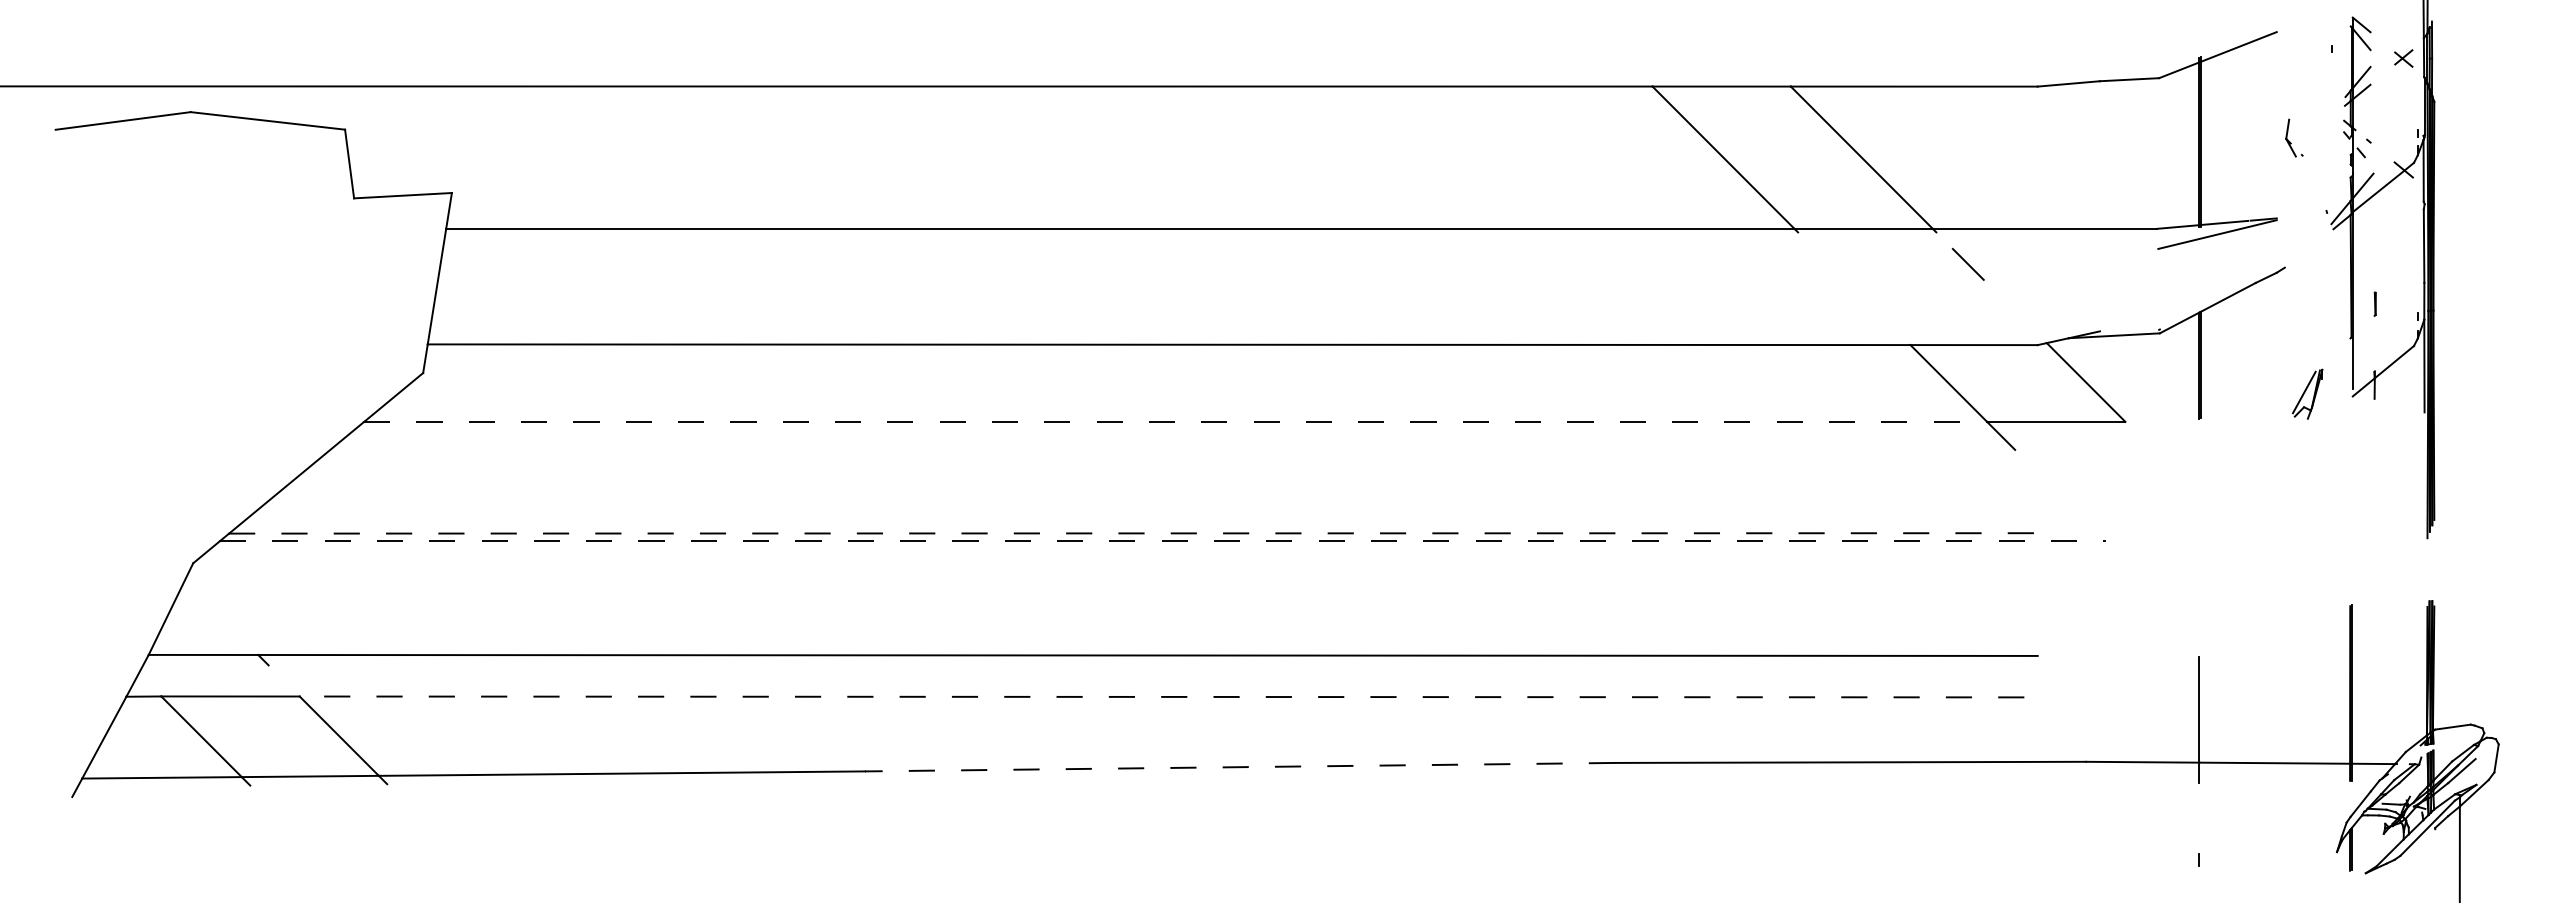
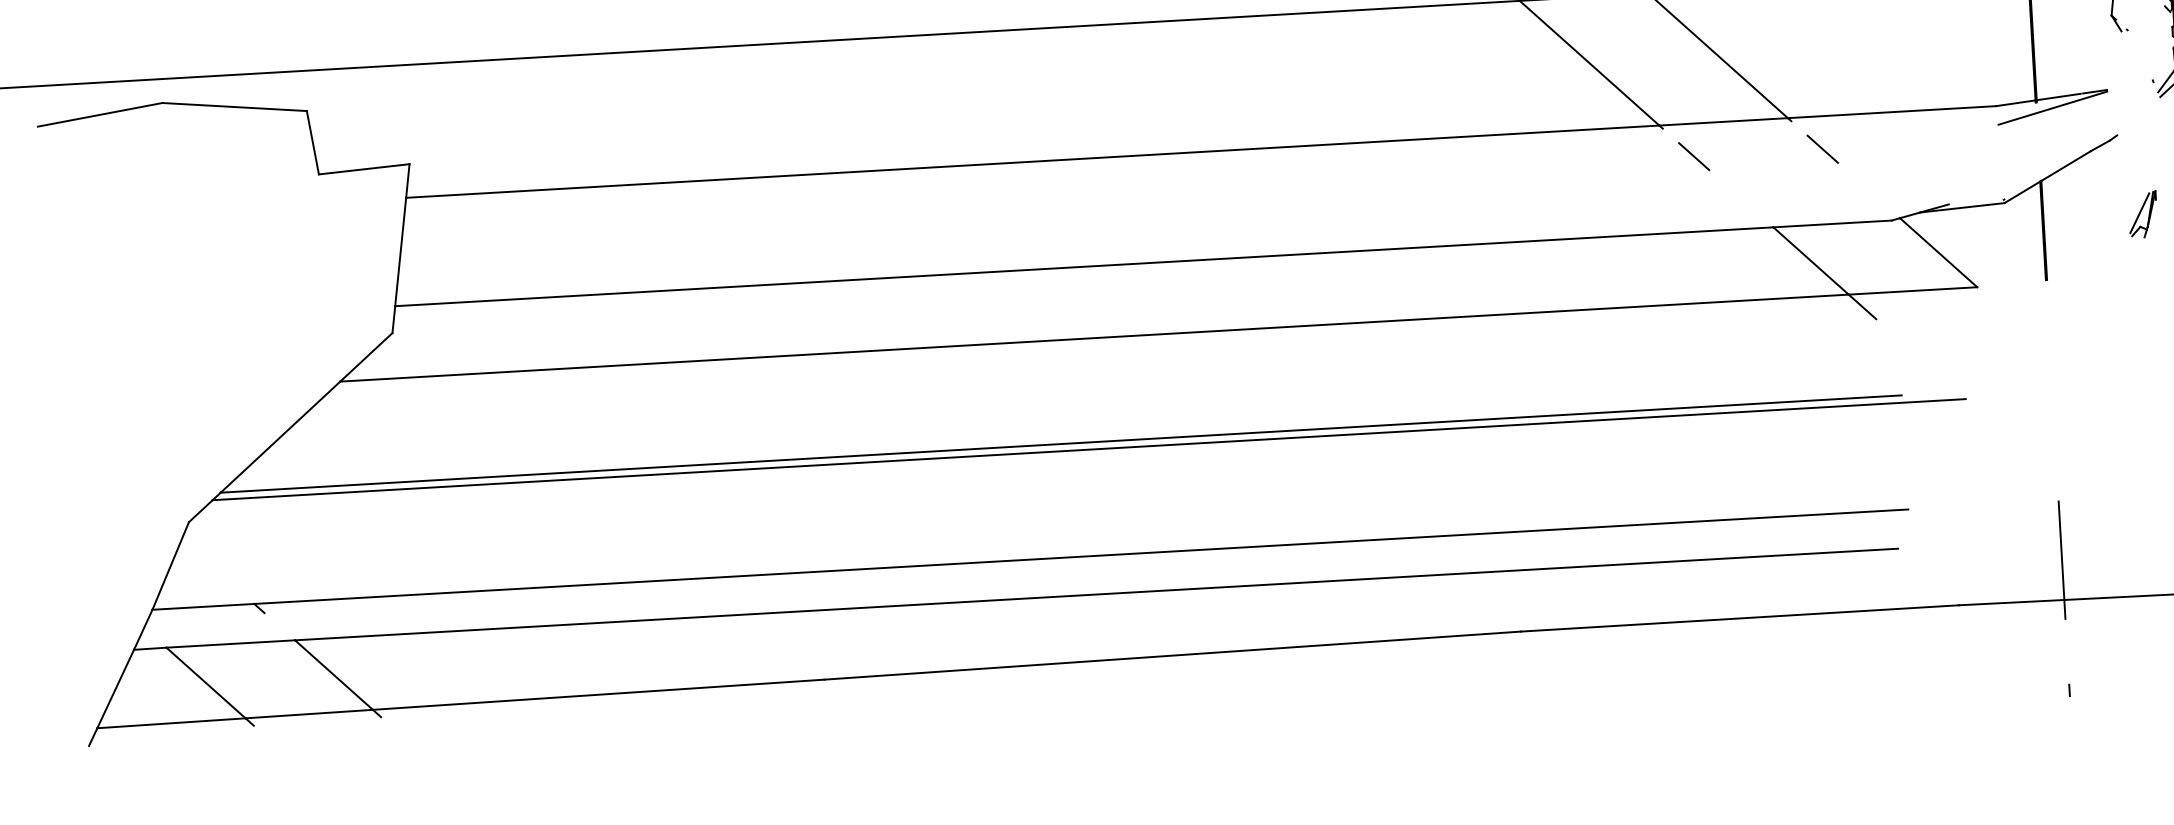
line: (1829, 263) -> (1693, 155), added
part: (2307, 393) -> (2142, 213), moved
line: (1176, 421) -> (1095, 337), dashed -> solid
line: (1133, 533) -> (1061, 444), dashed -> solid
line: (1163, 541) -> (1089, 449), dashed -> solid
line: (1161, 696) -> (1096, 594), dashed -> solid
line: (1239, 767) -> (1172, 655), dashed -> solid

